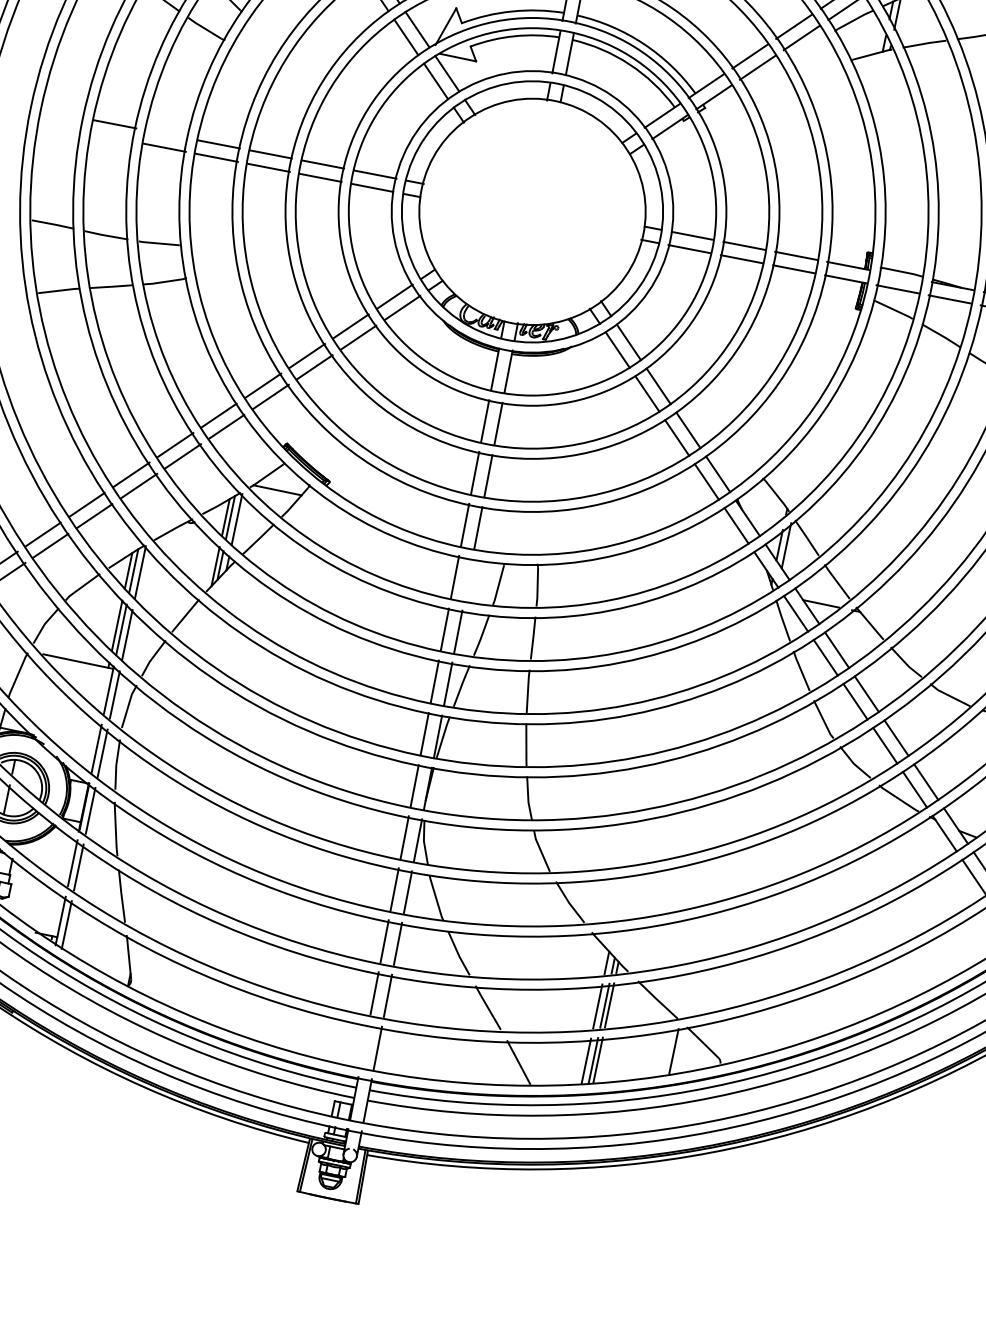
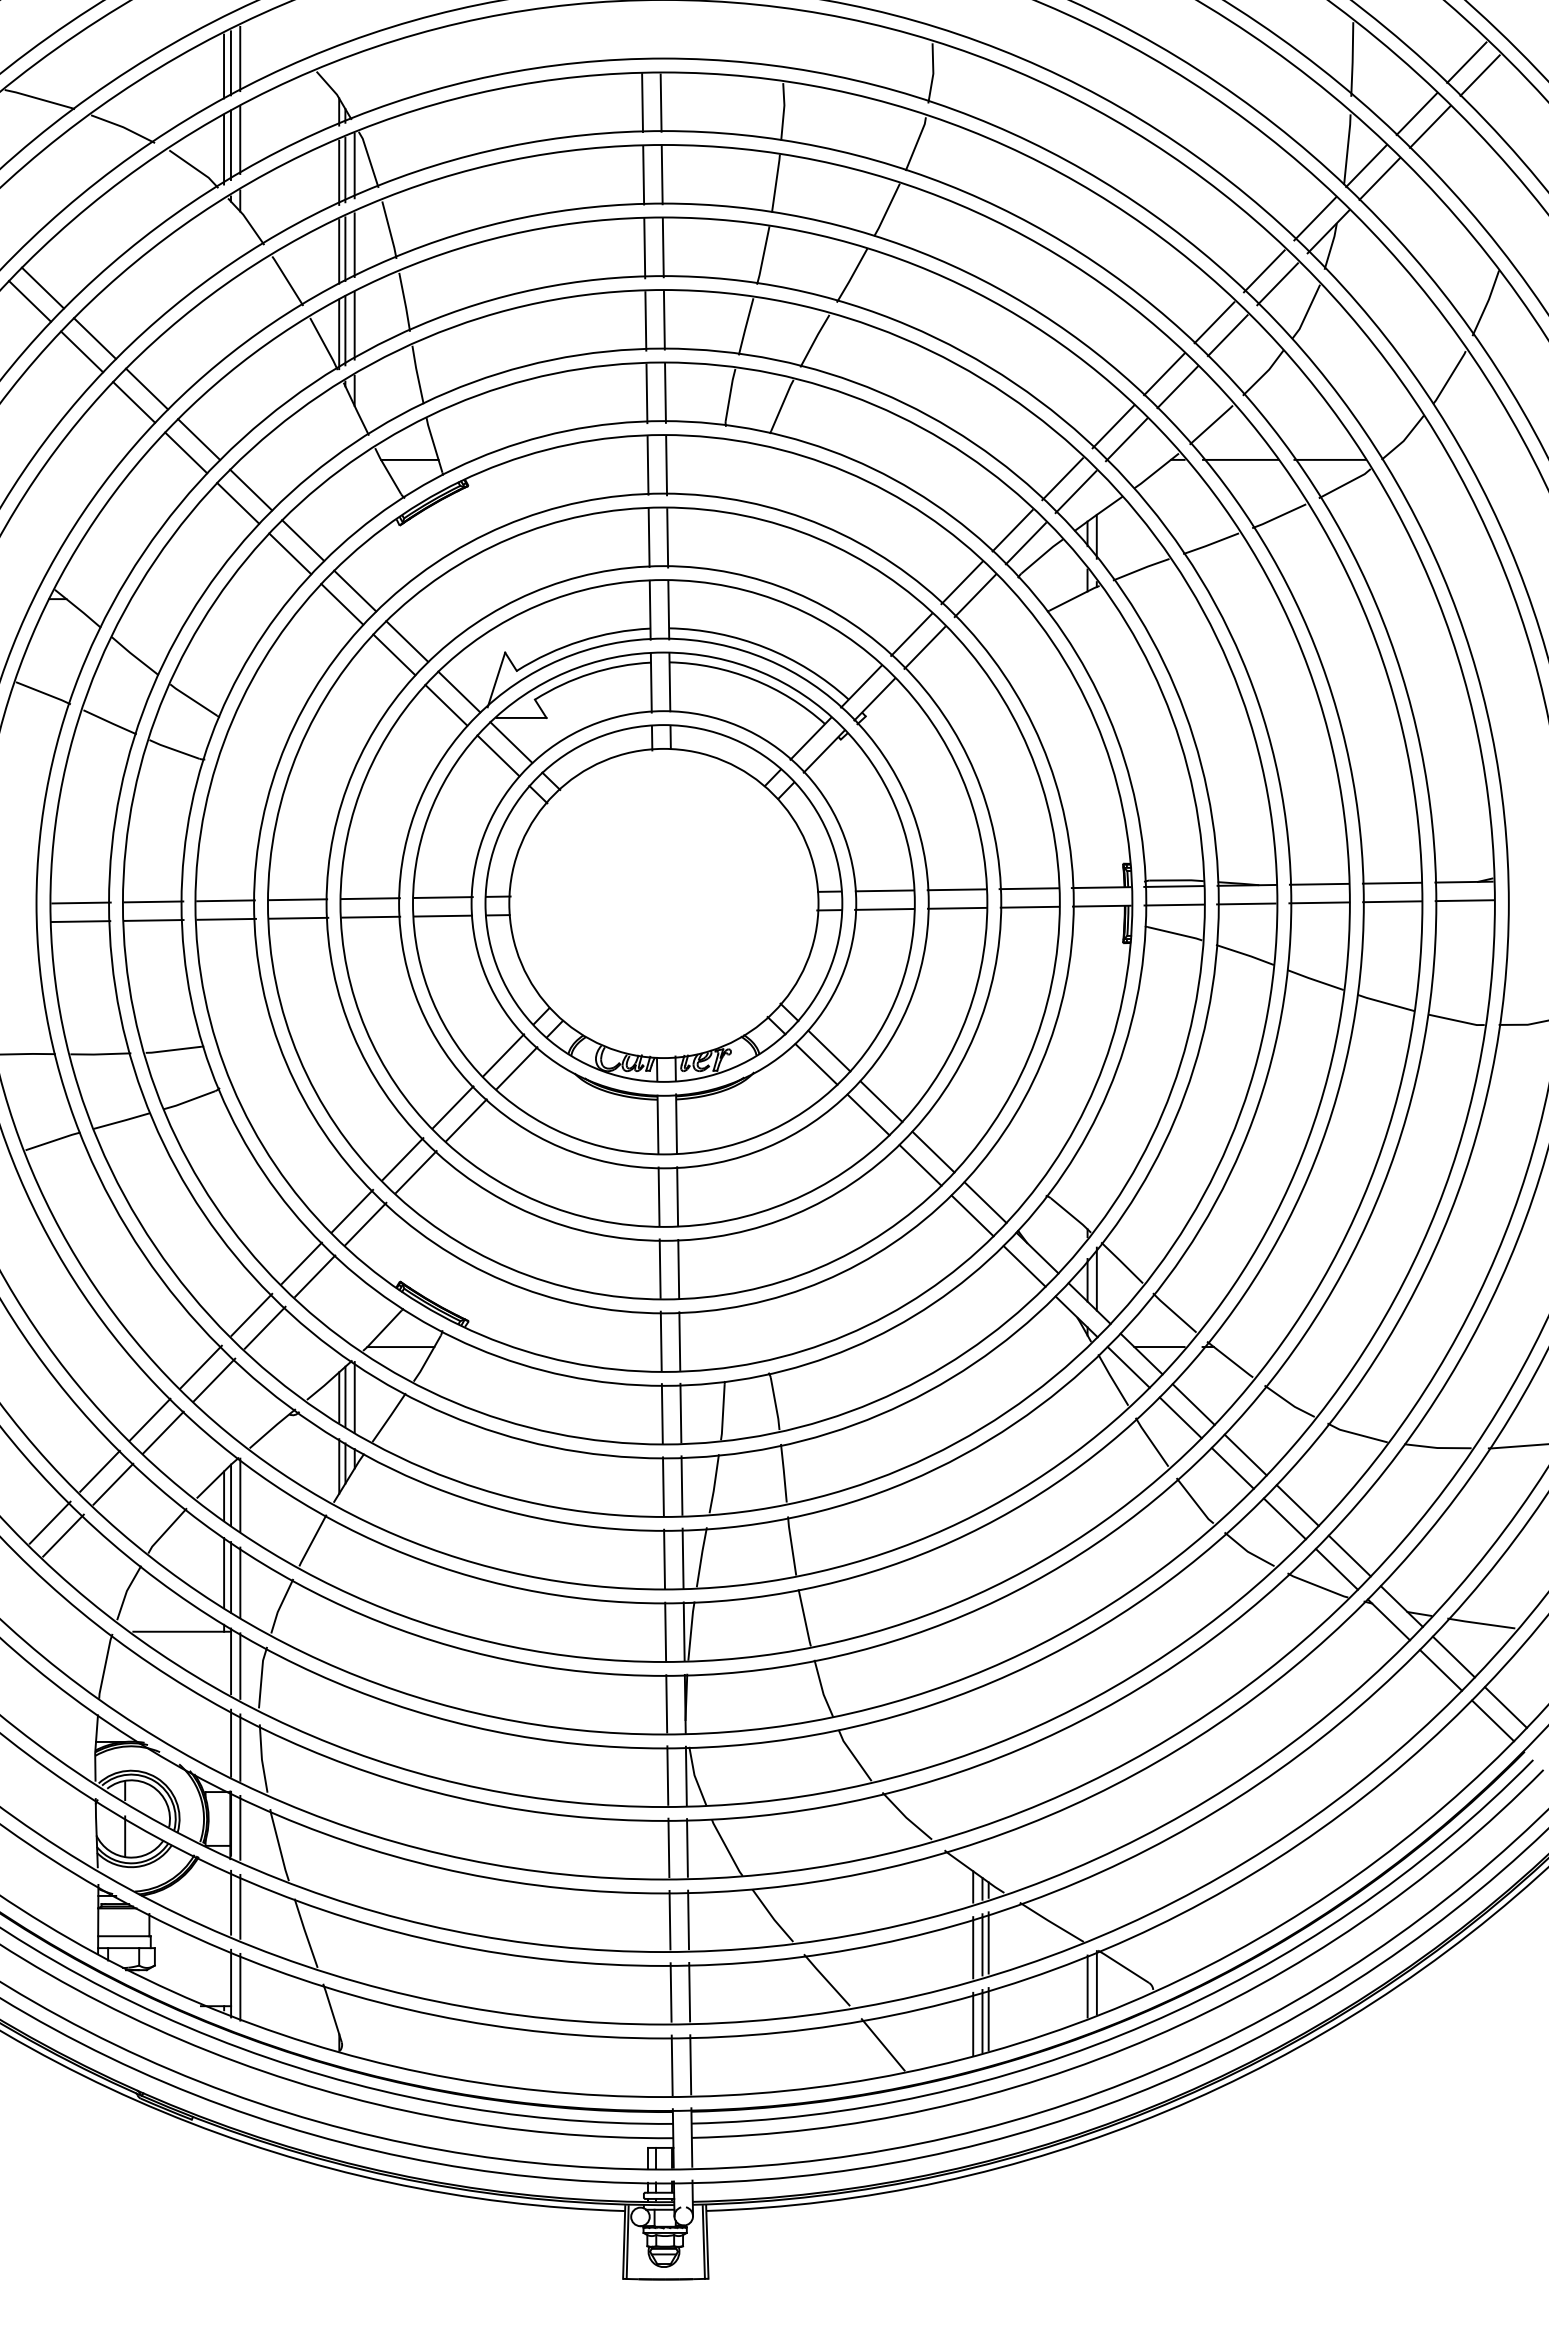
line: (167, 134) -> (153, 901), added
line: (111, 137) -> (80, 921), added
line: (900, 275) -> (1173, 886), added
line: (468, 579) -> (680, 1412), added
line: (363, 1045) -> (671, 2065), added
line: (680, 1049) -> (1096, 1982), added

